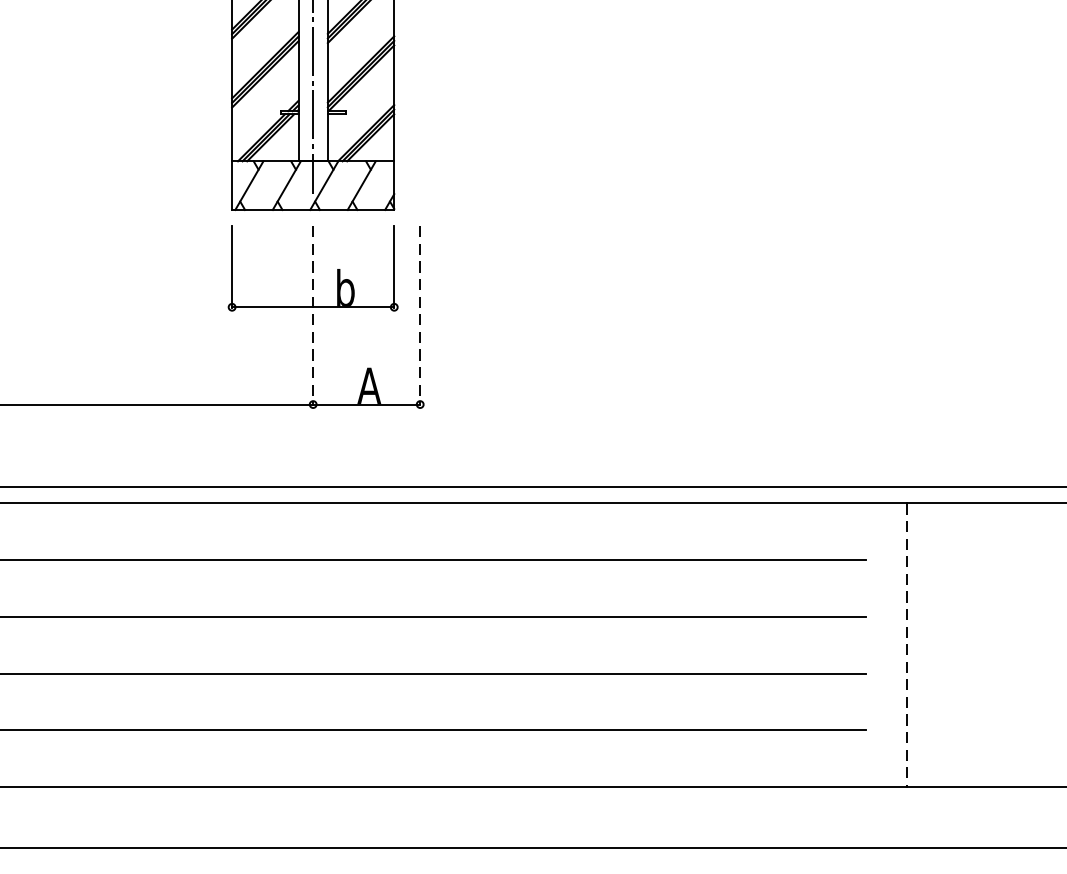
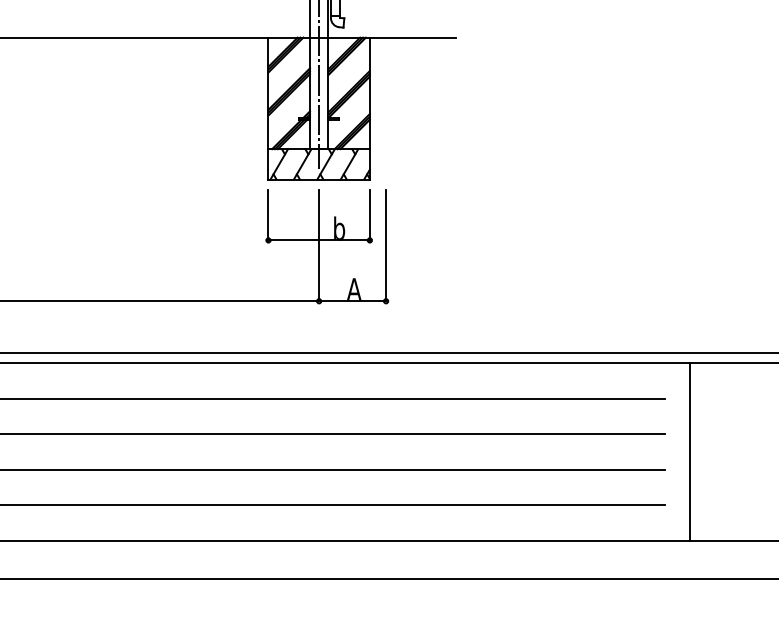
line: (313, 315) -> (319, 245), dashed -> solid
line: (420, 315) -> (386, 245), dashed -> solid
line: (907, 644) -> (690, 451), dashed -> solid

